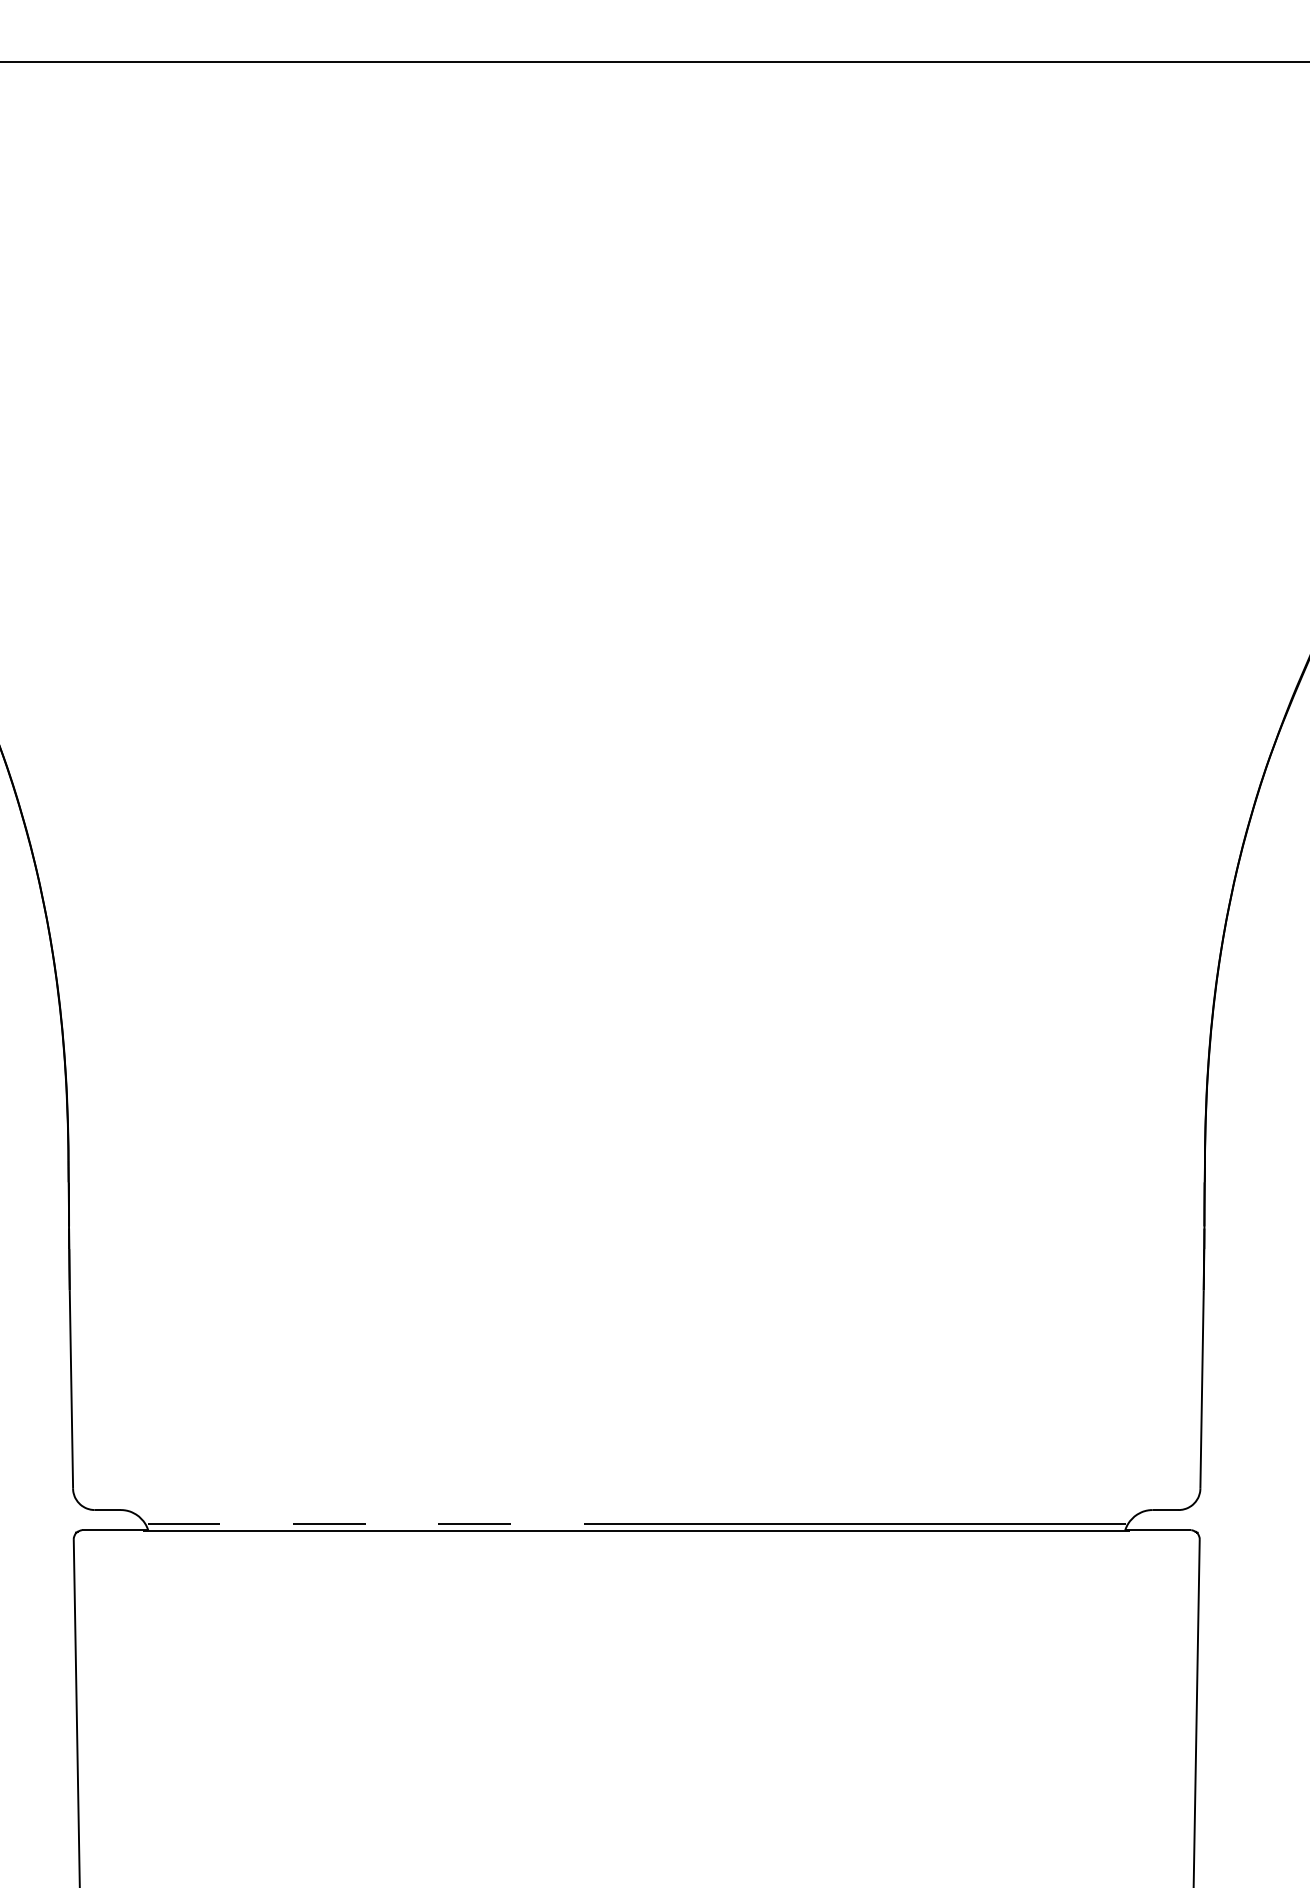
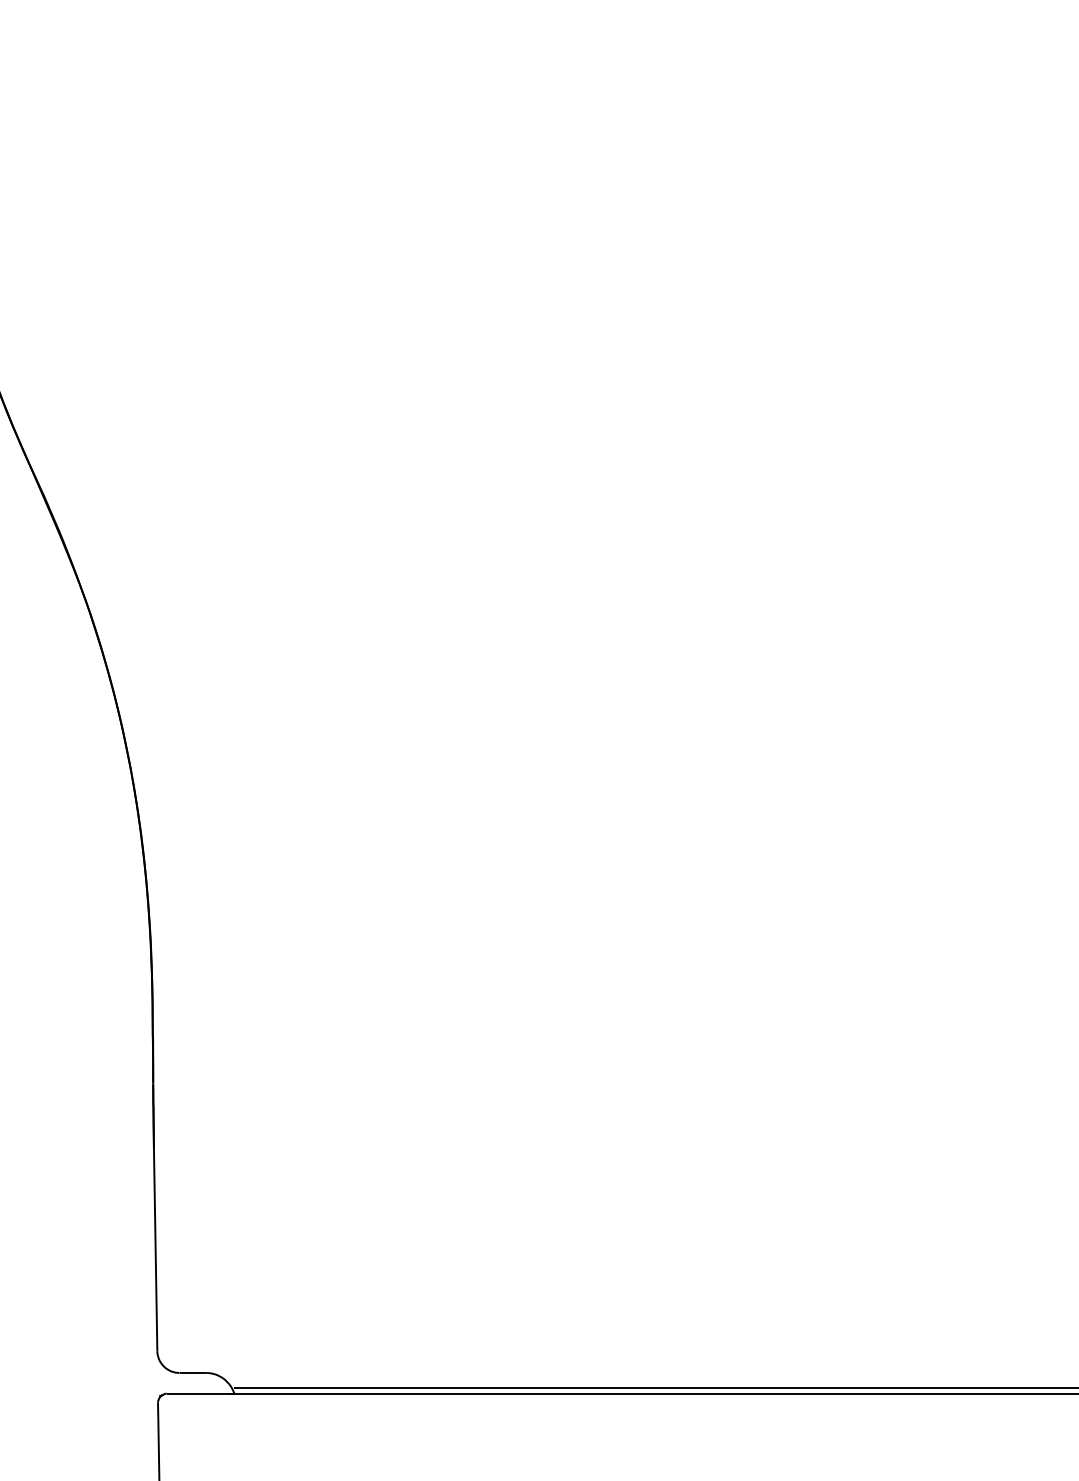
line: (392, 1524) -> (484, 1387), dashed -> solid

